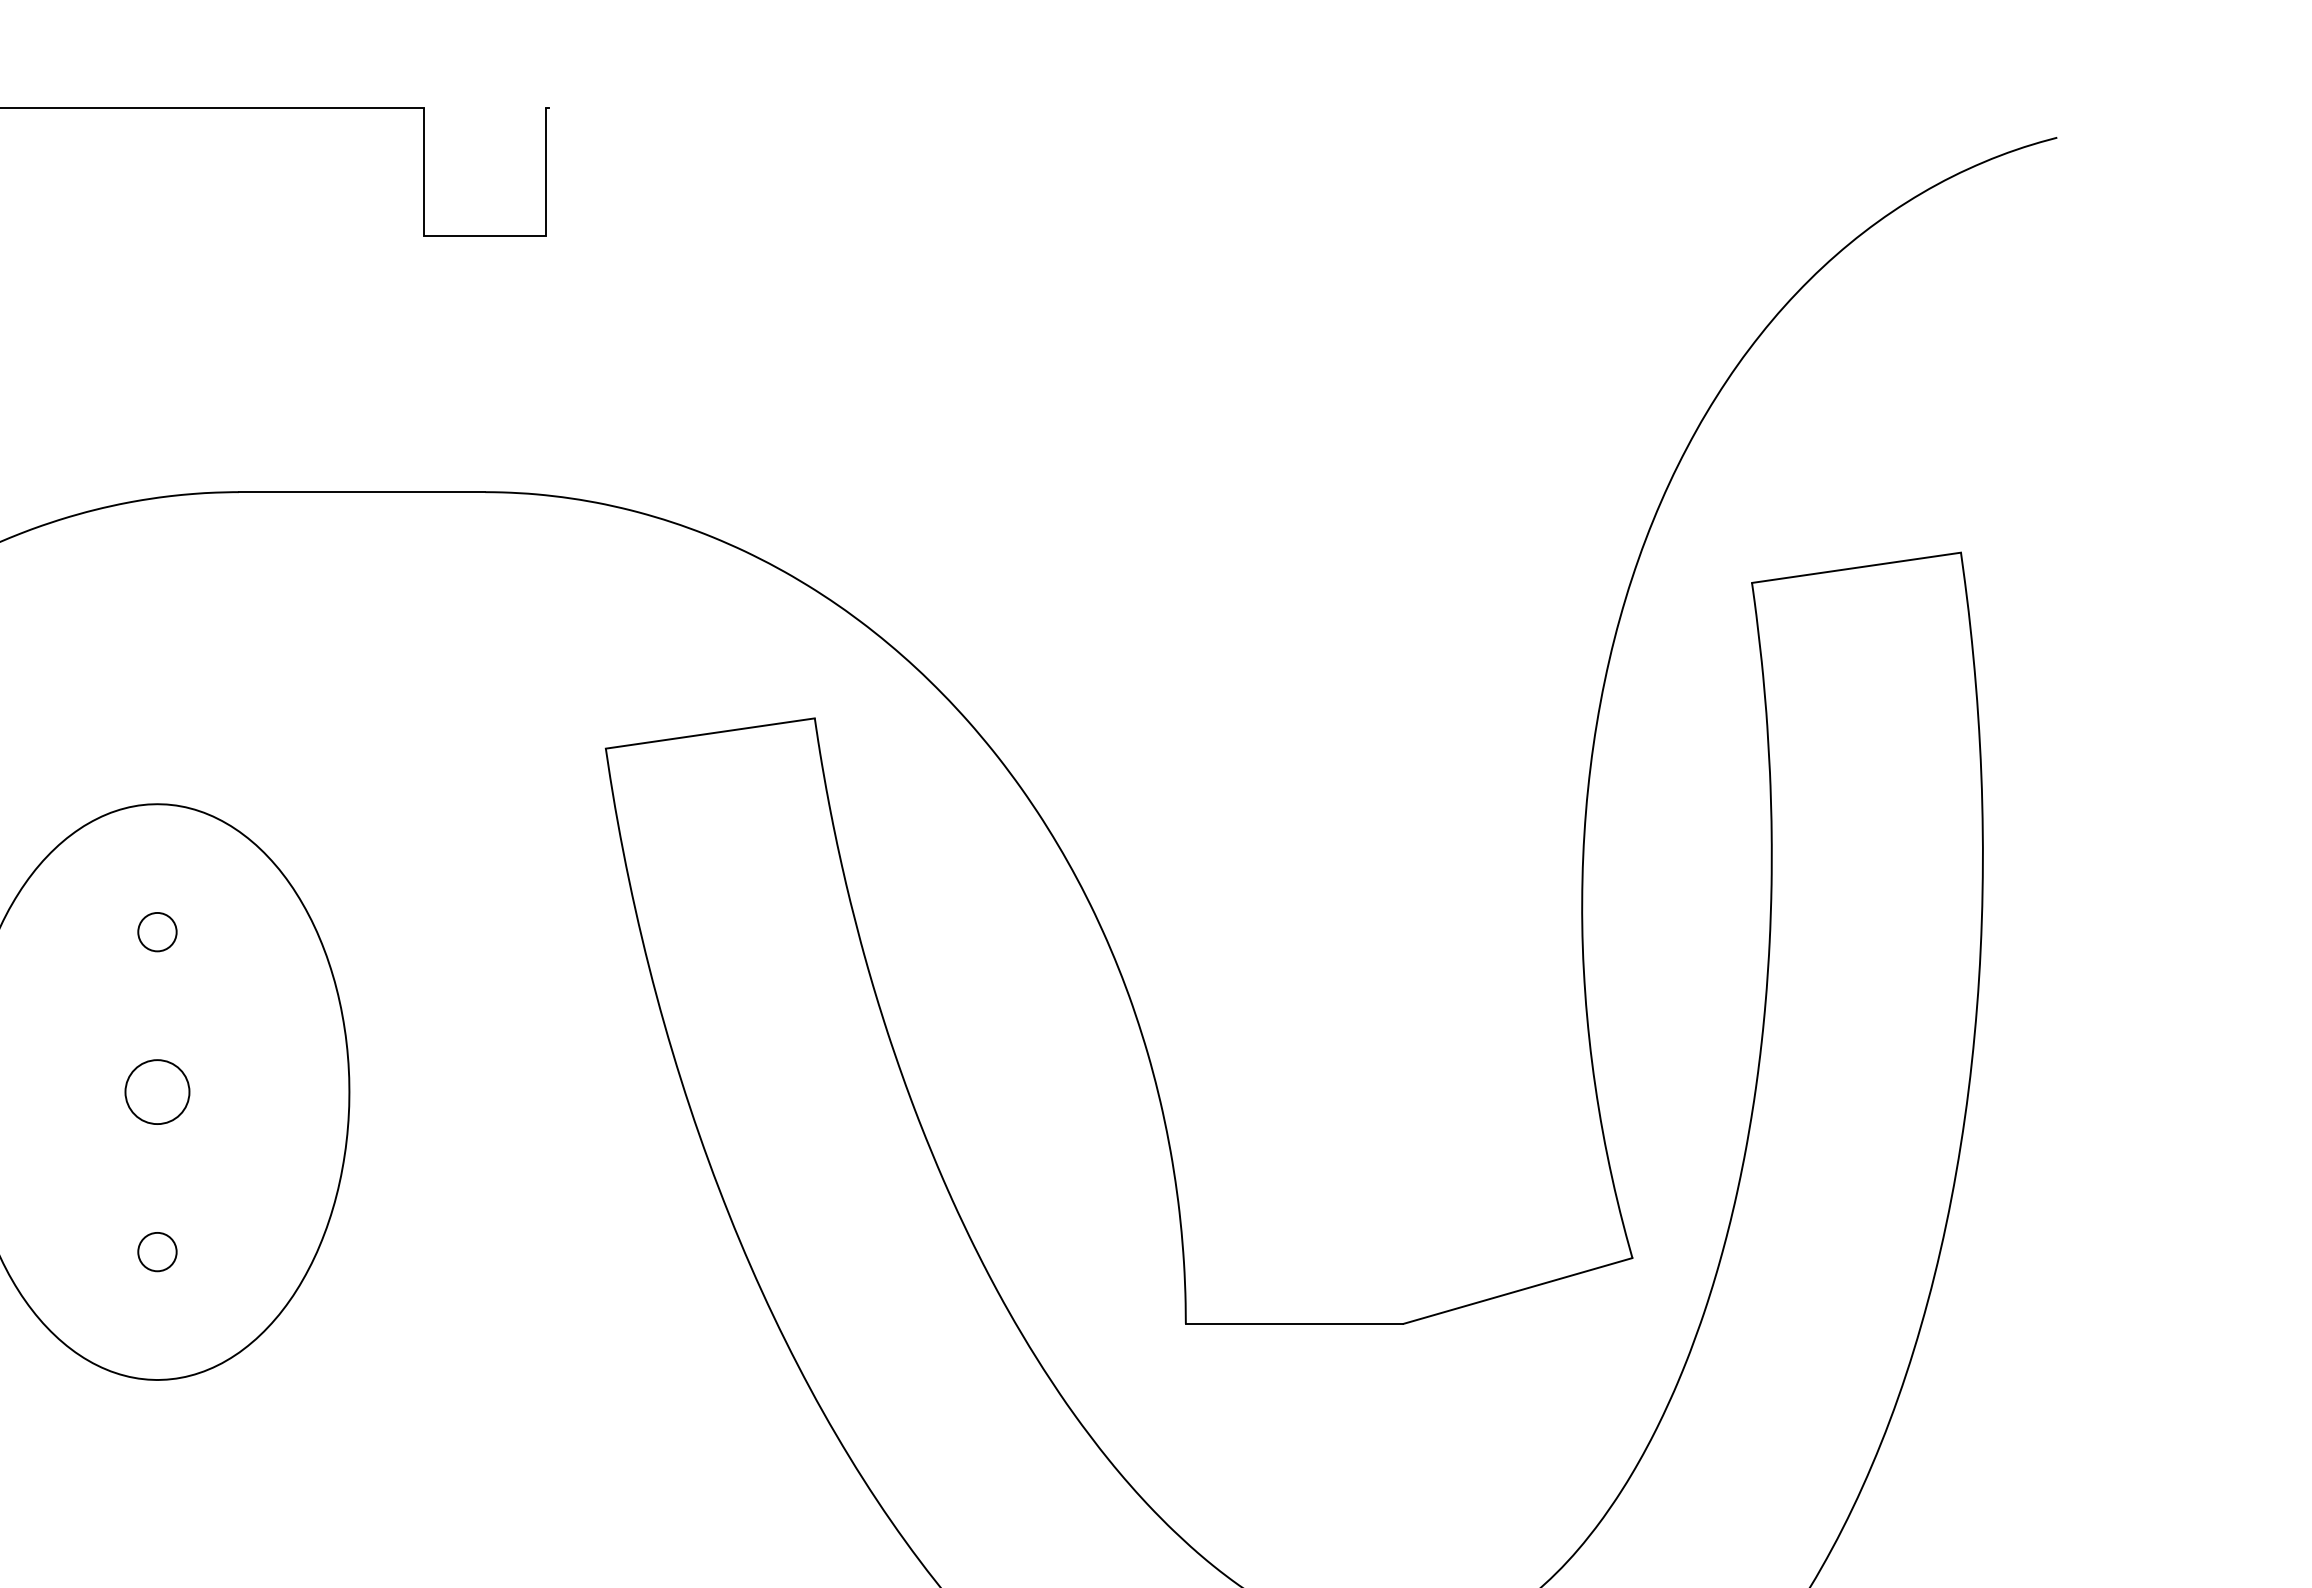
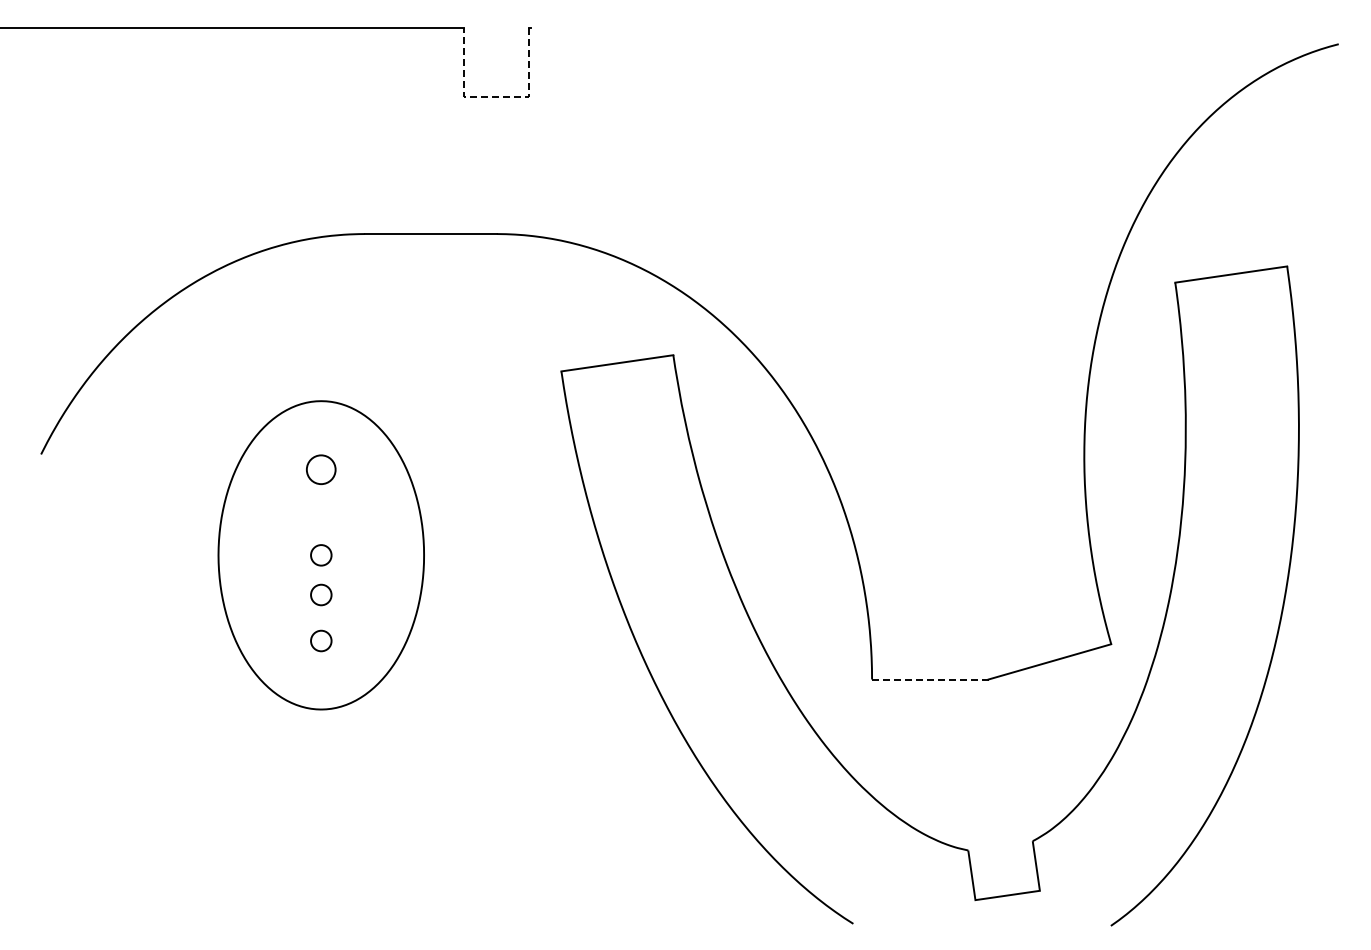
line: (484, 235) -> (496, 96), solid -> dashed
circle: (157, 931) -> (321, 469), size x1.4
circle: (157, 1092) -> (321, 555), size x0.6
circle: (157, 1165) -> (321, 594), added
line: (1294, 1323) -> (930, 679), solid -> dashed

